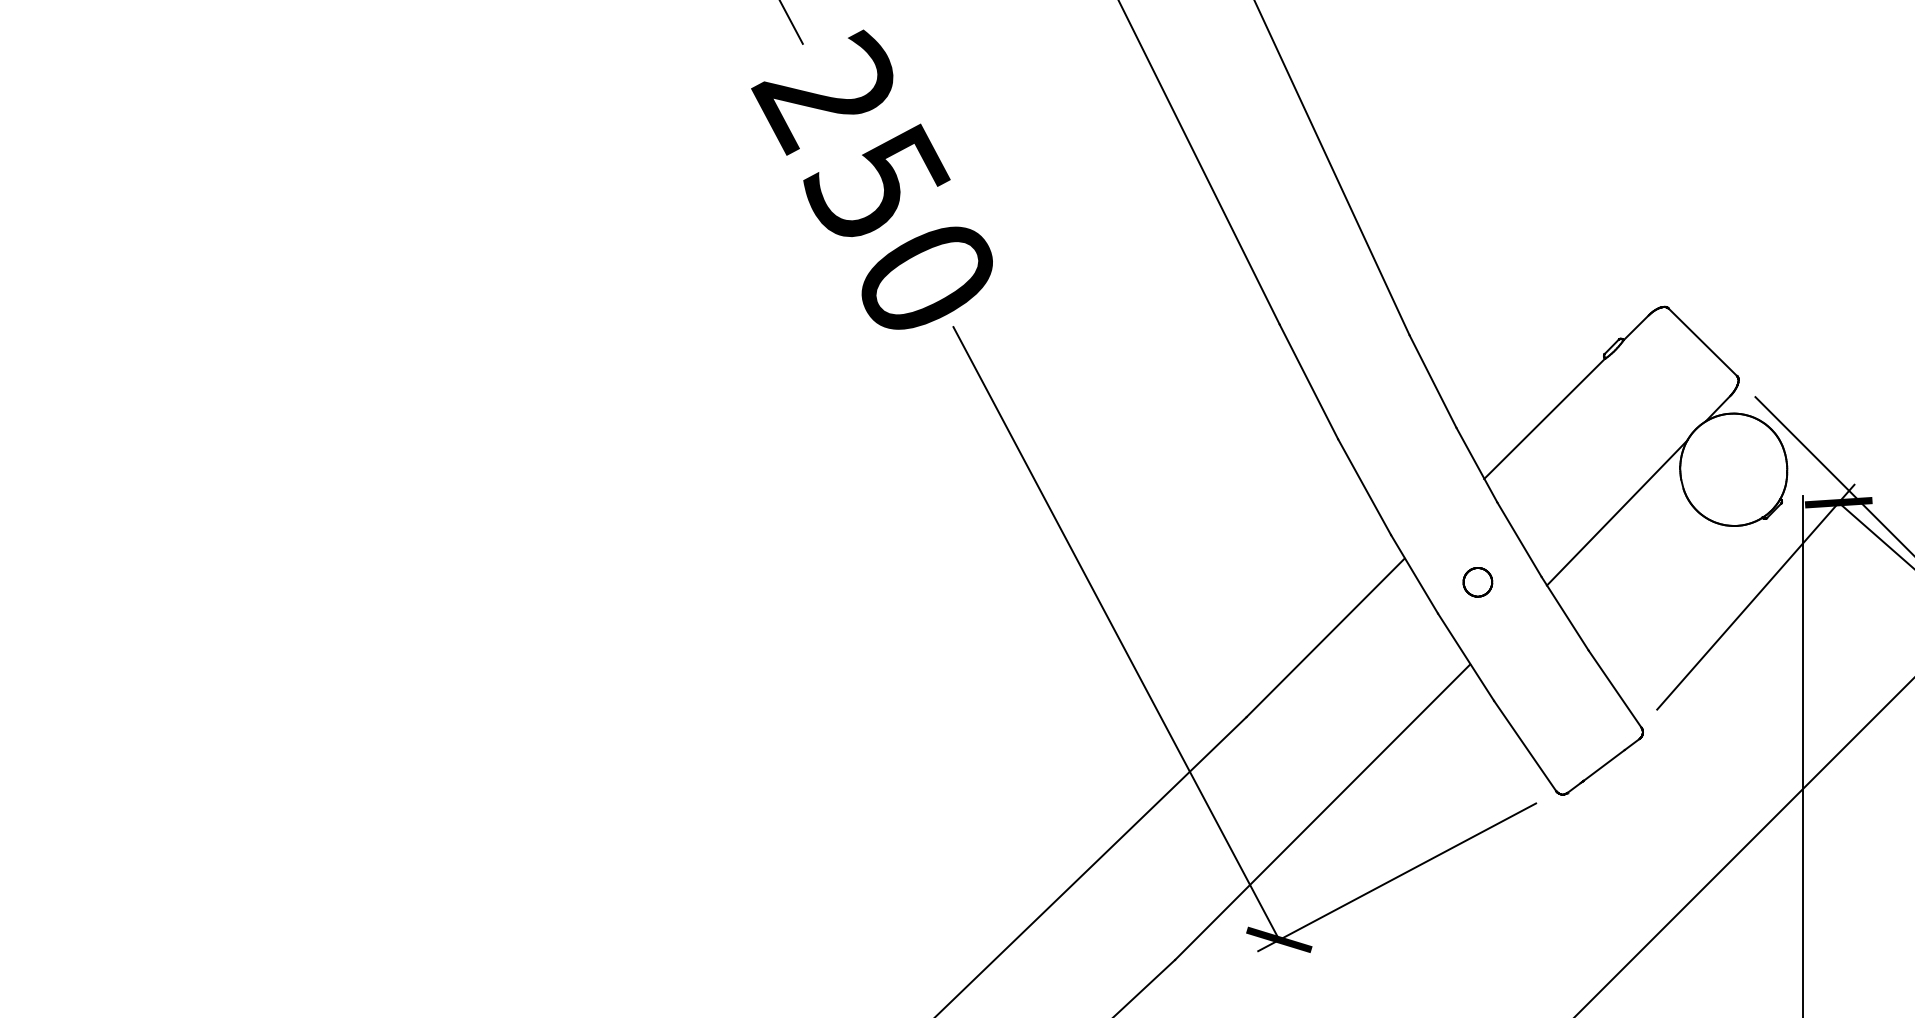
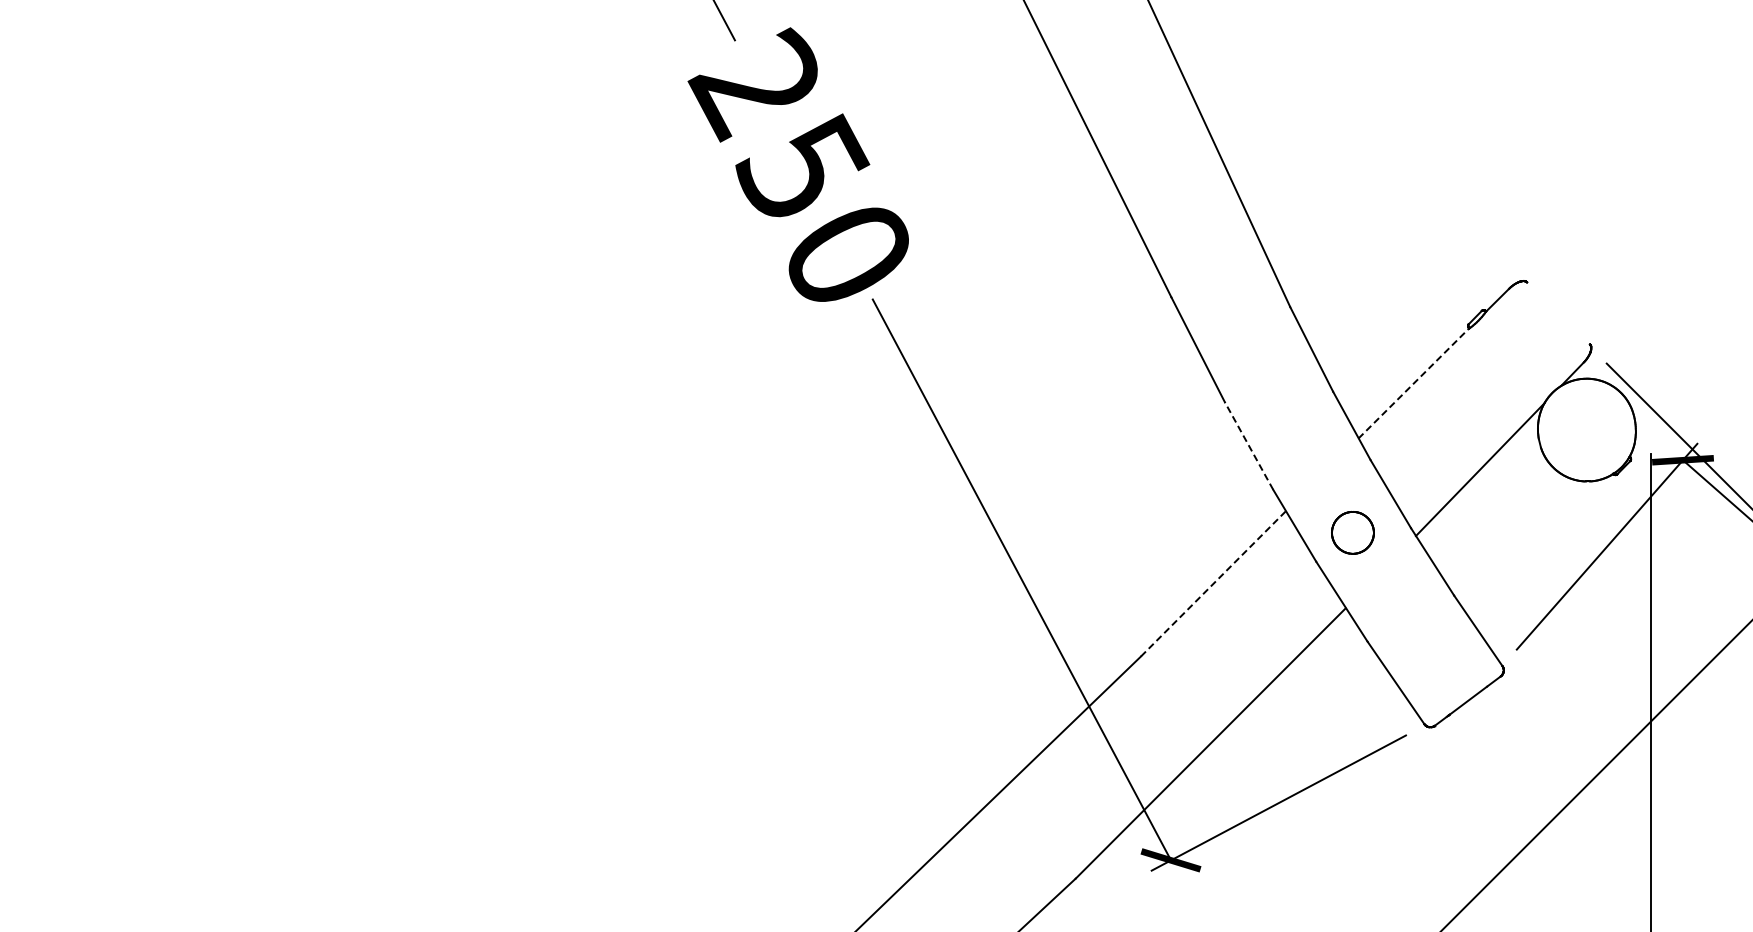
line: (1702, 342) -> (1558, 313), removed
line: (1545, 418) -> (1414, 383), solid -> dashed
line: (1363, 486) -> (1248, 445), solid -> dashed
part: (1477, 582) -> (1352, 533), size x1.6
line: (1325, 637) -> (1213, 583), solid -> dashed

